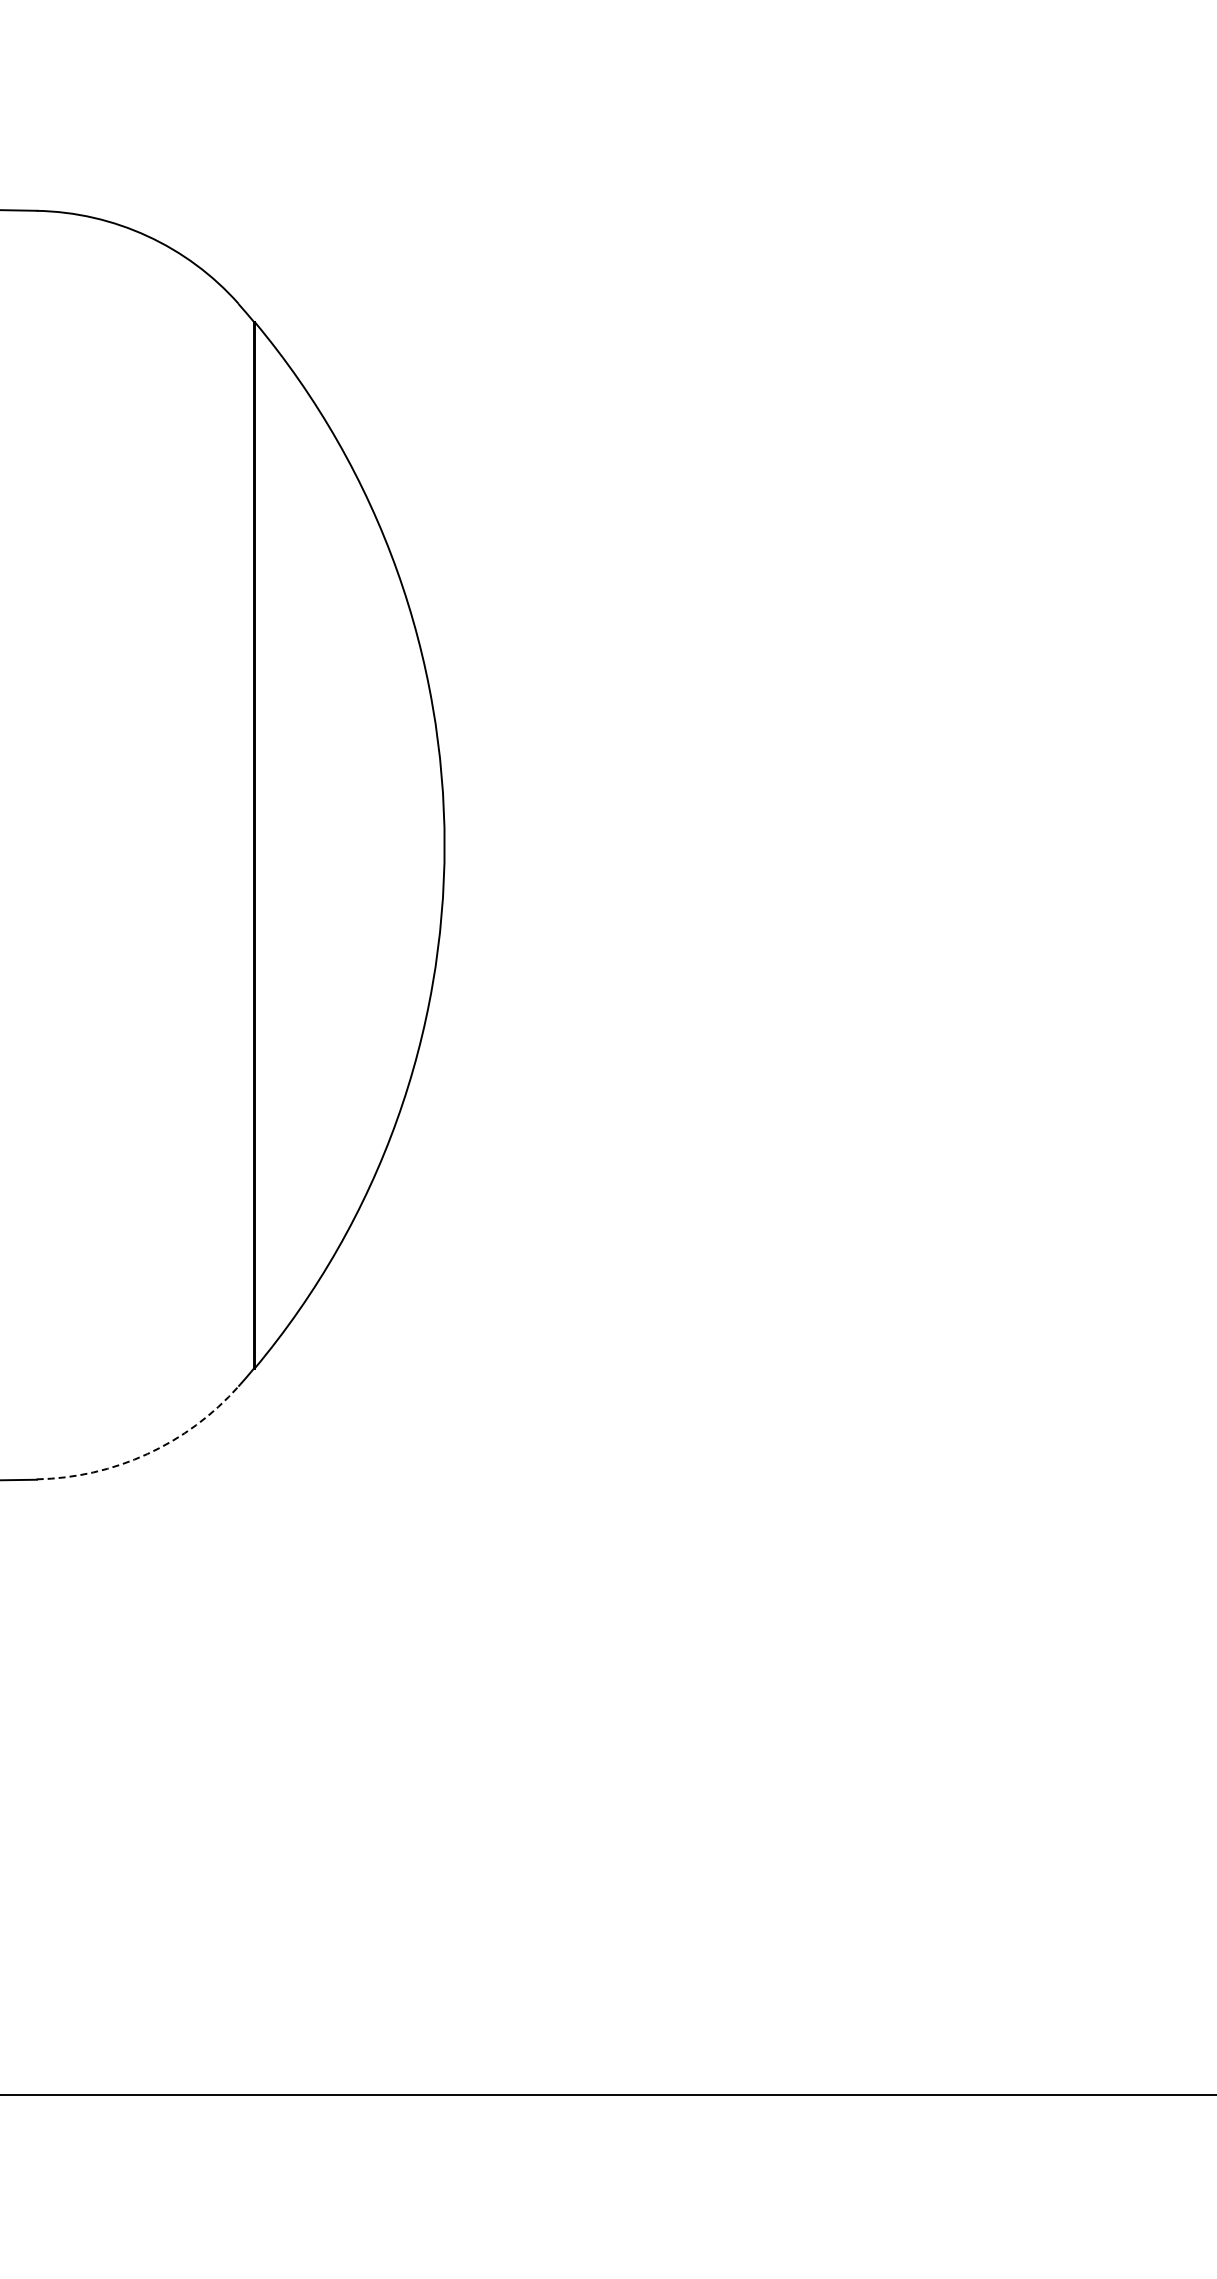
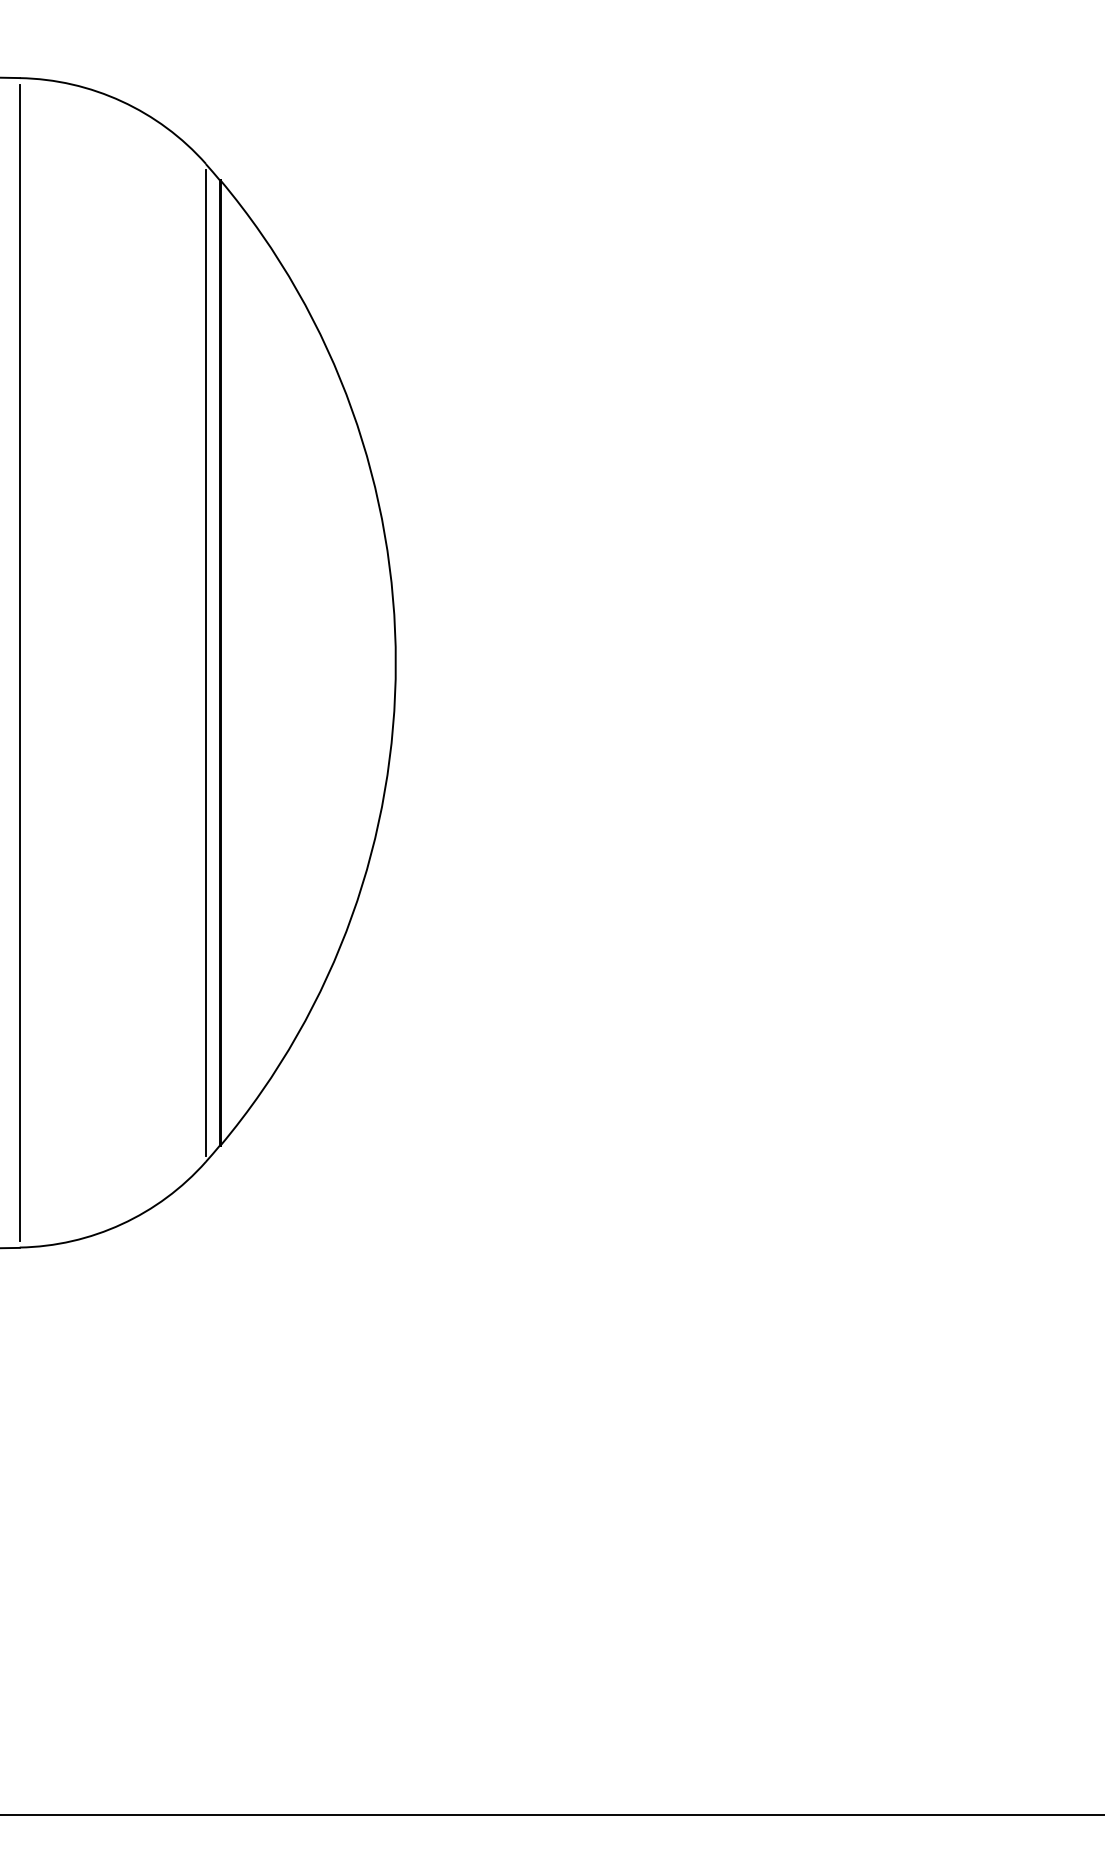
line: (36, 844) -> (19, 662), added
line: (238, 844) -> (205, 662), added
arc: (147, 1454) -> (121, 1224), dashed -> solid

